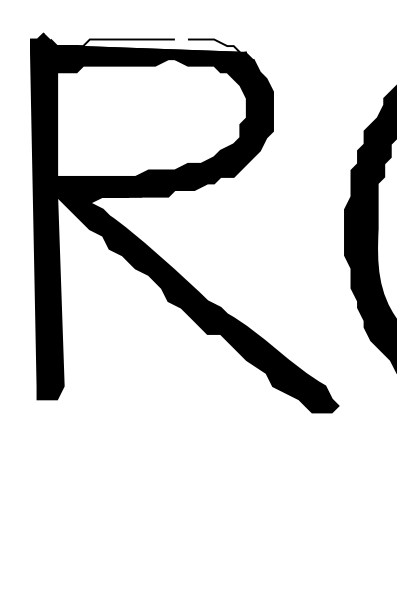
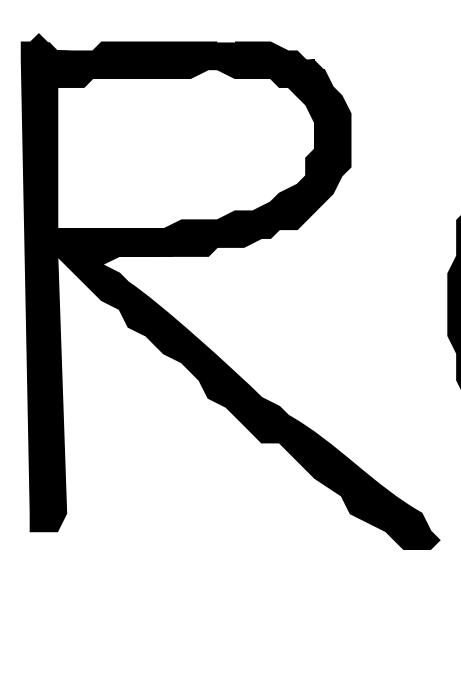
fill: (148, 45) -> (181, 50), added

